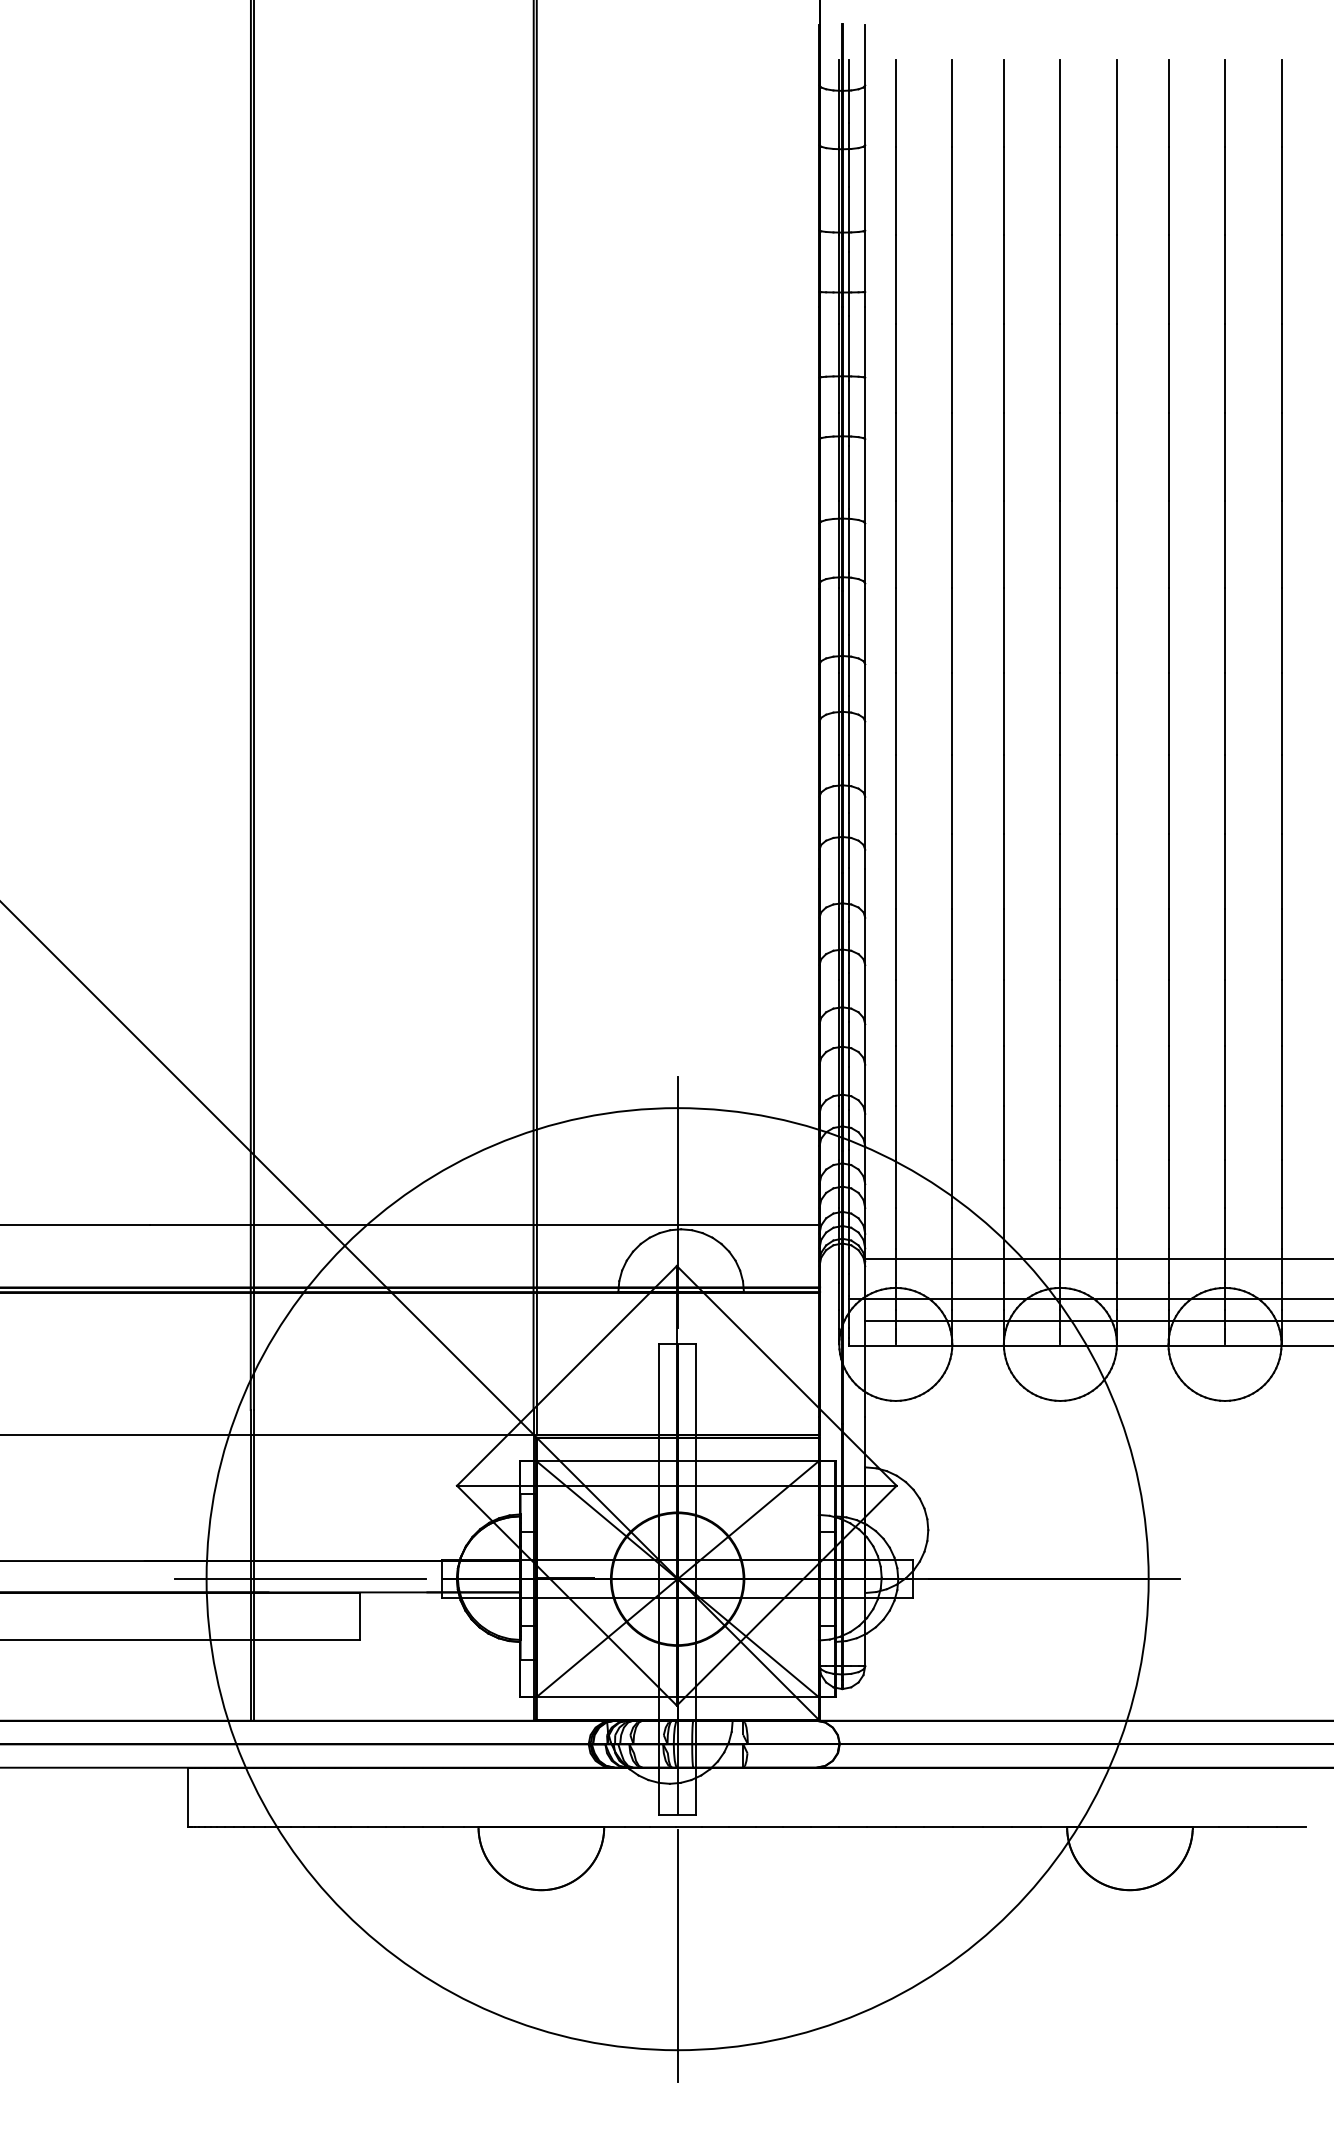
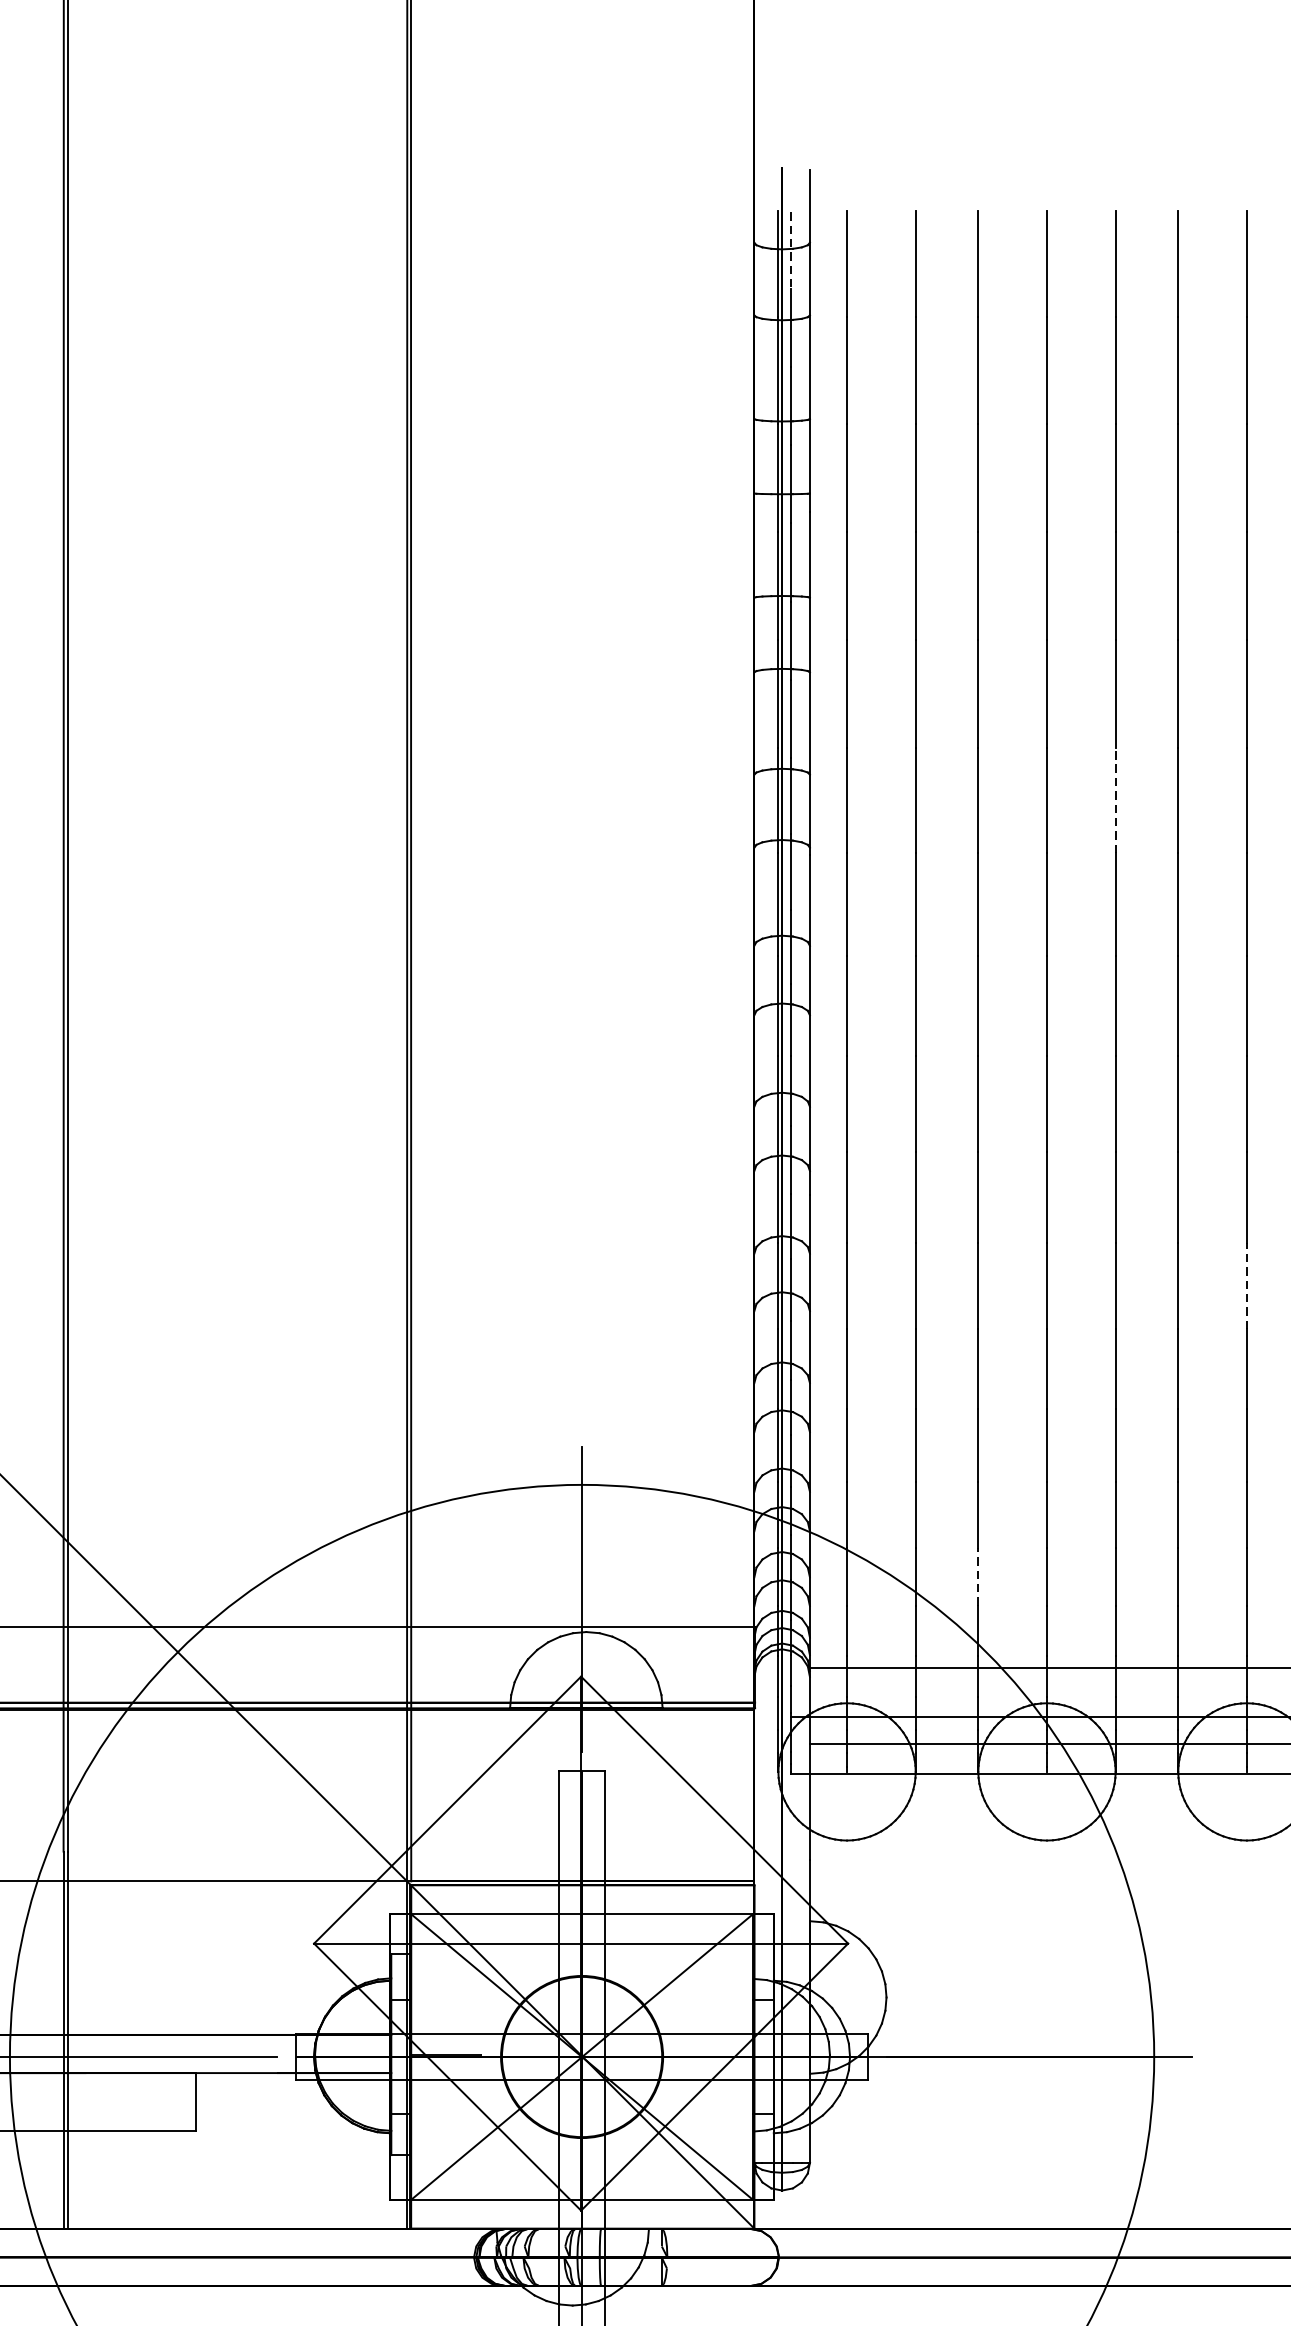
line: (849, 91) -> (790, 250), solid -> dashed
line: (1116, 544) -> (1115, 800), solid -> dashed
line: (1225, 944) -> (1247, 1286), solid -> dashed
line: (1003, 1183) -> (977, 1576), solid -> dashed

